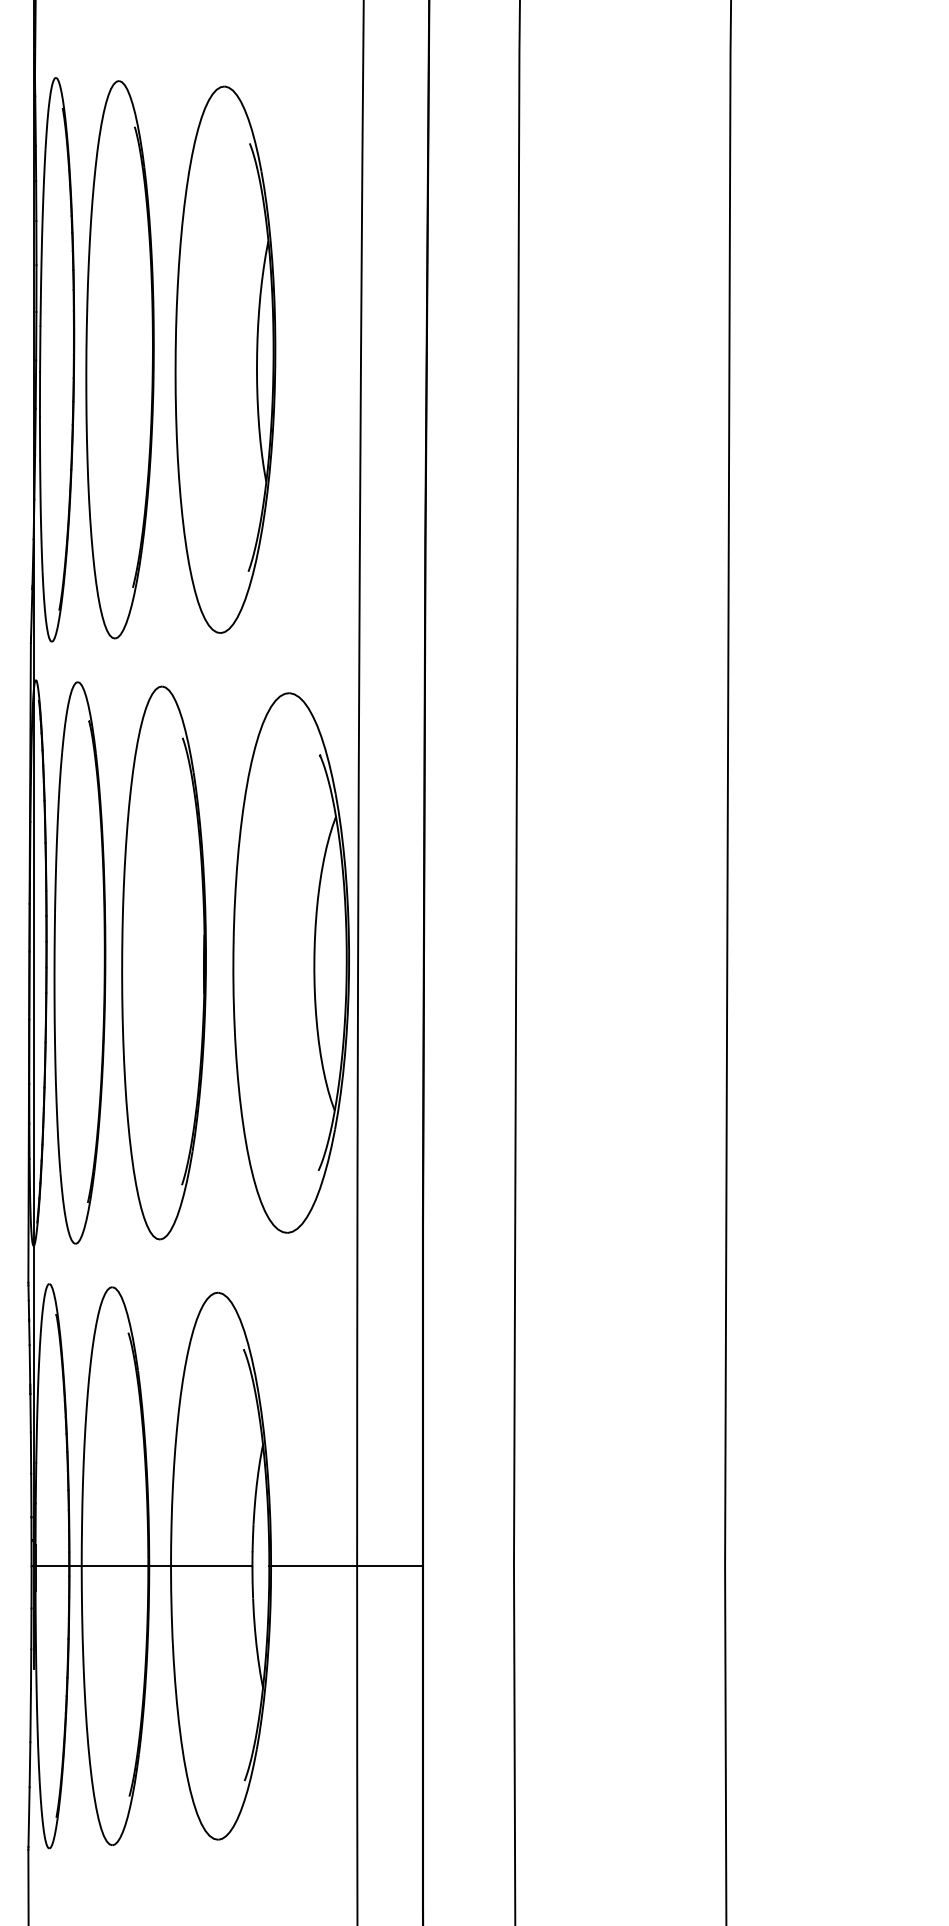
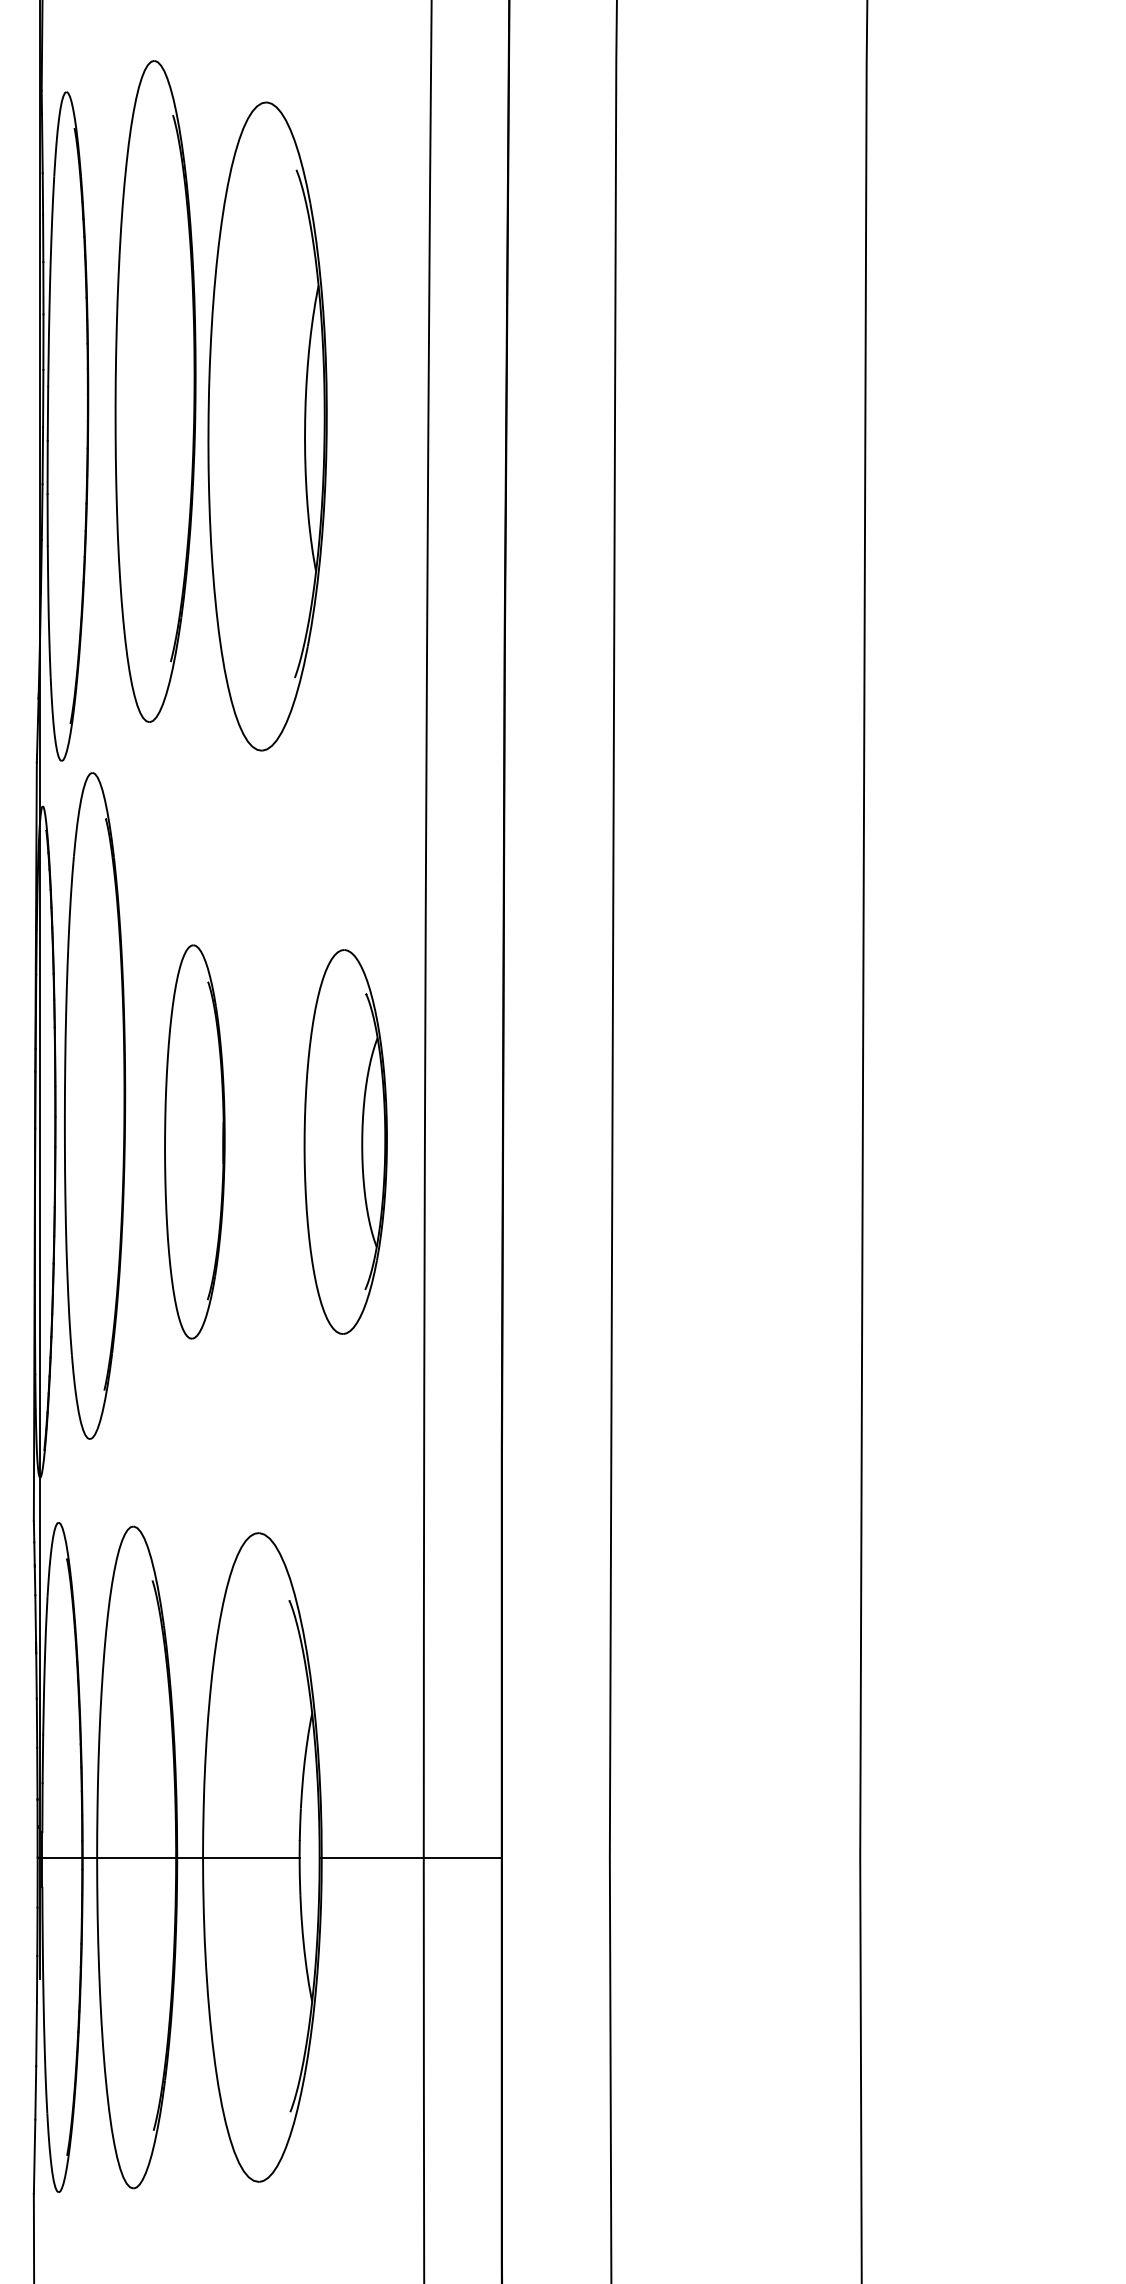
part: (119, 359) -> (155, 391), moved
part: (80, 962) -> (95, 1105), moved
part: (163, 962) -> (194, 1141), size x0.6
part: (291, 962) -> (345, 1141), size x0.6

